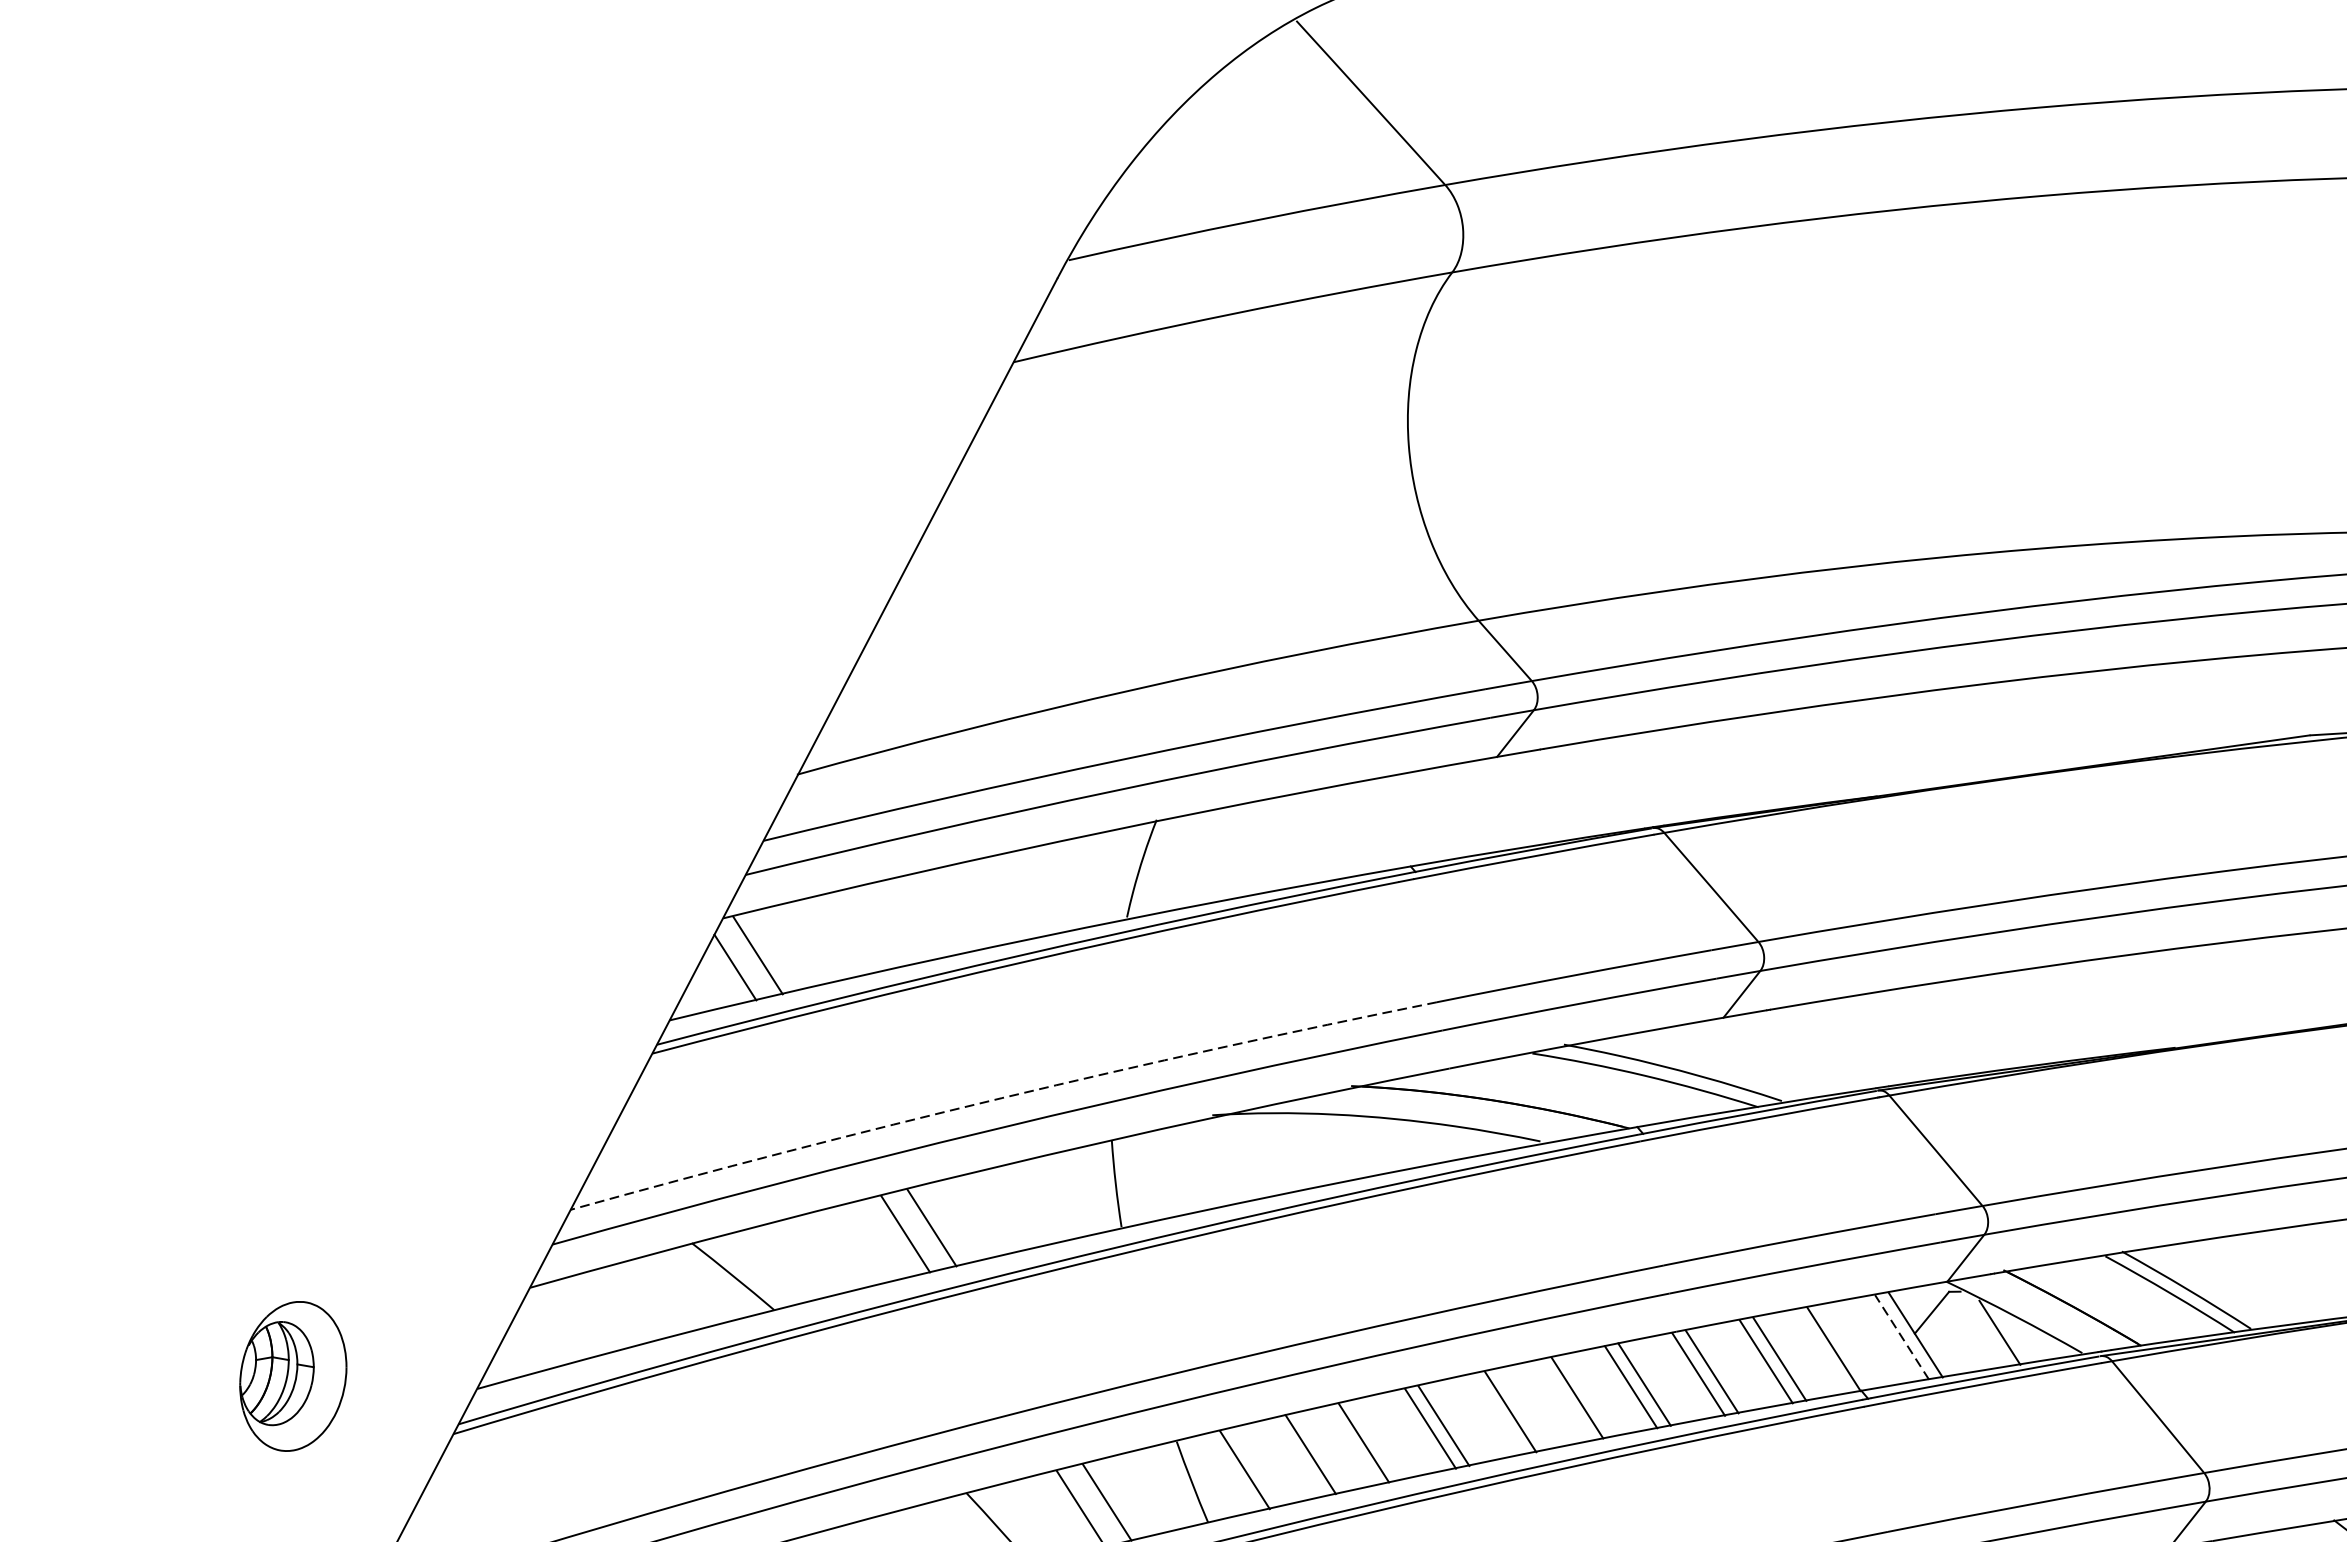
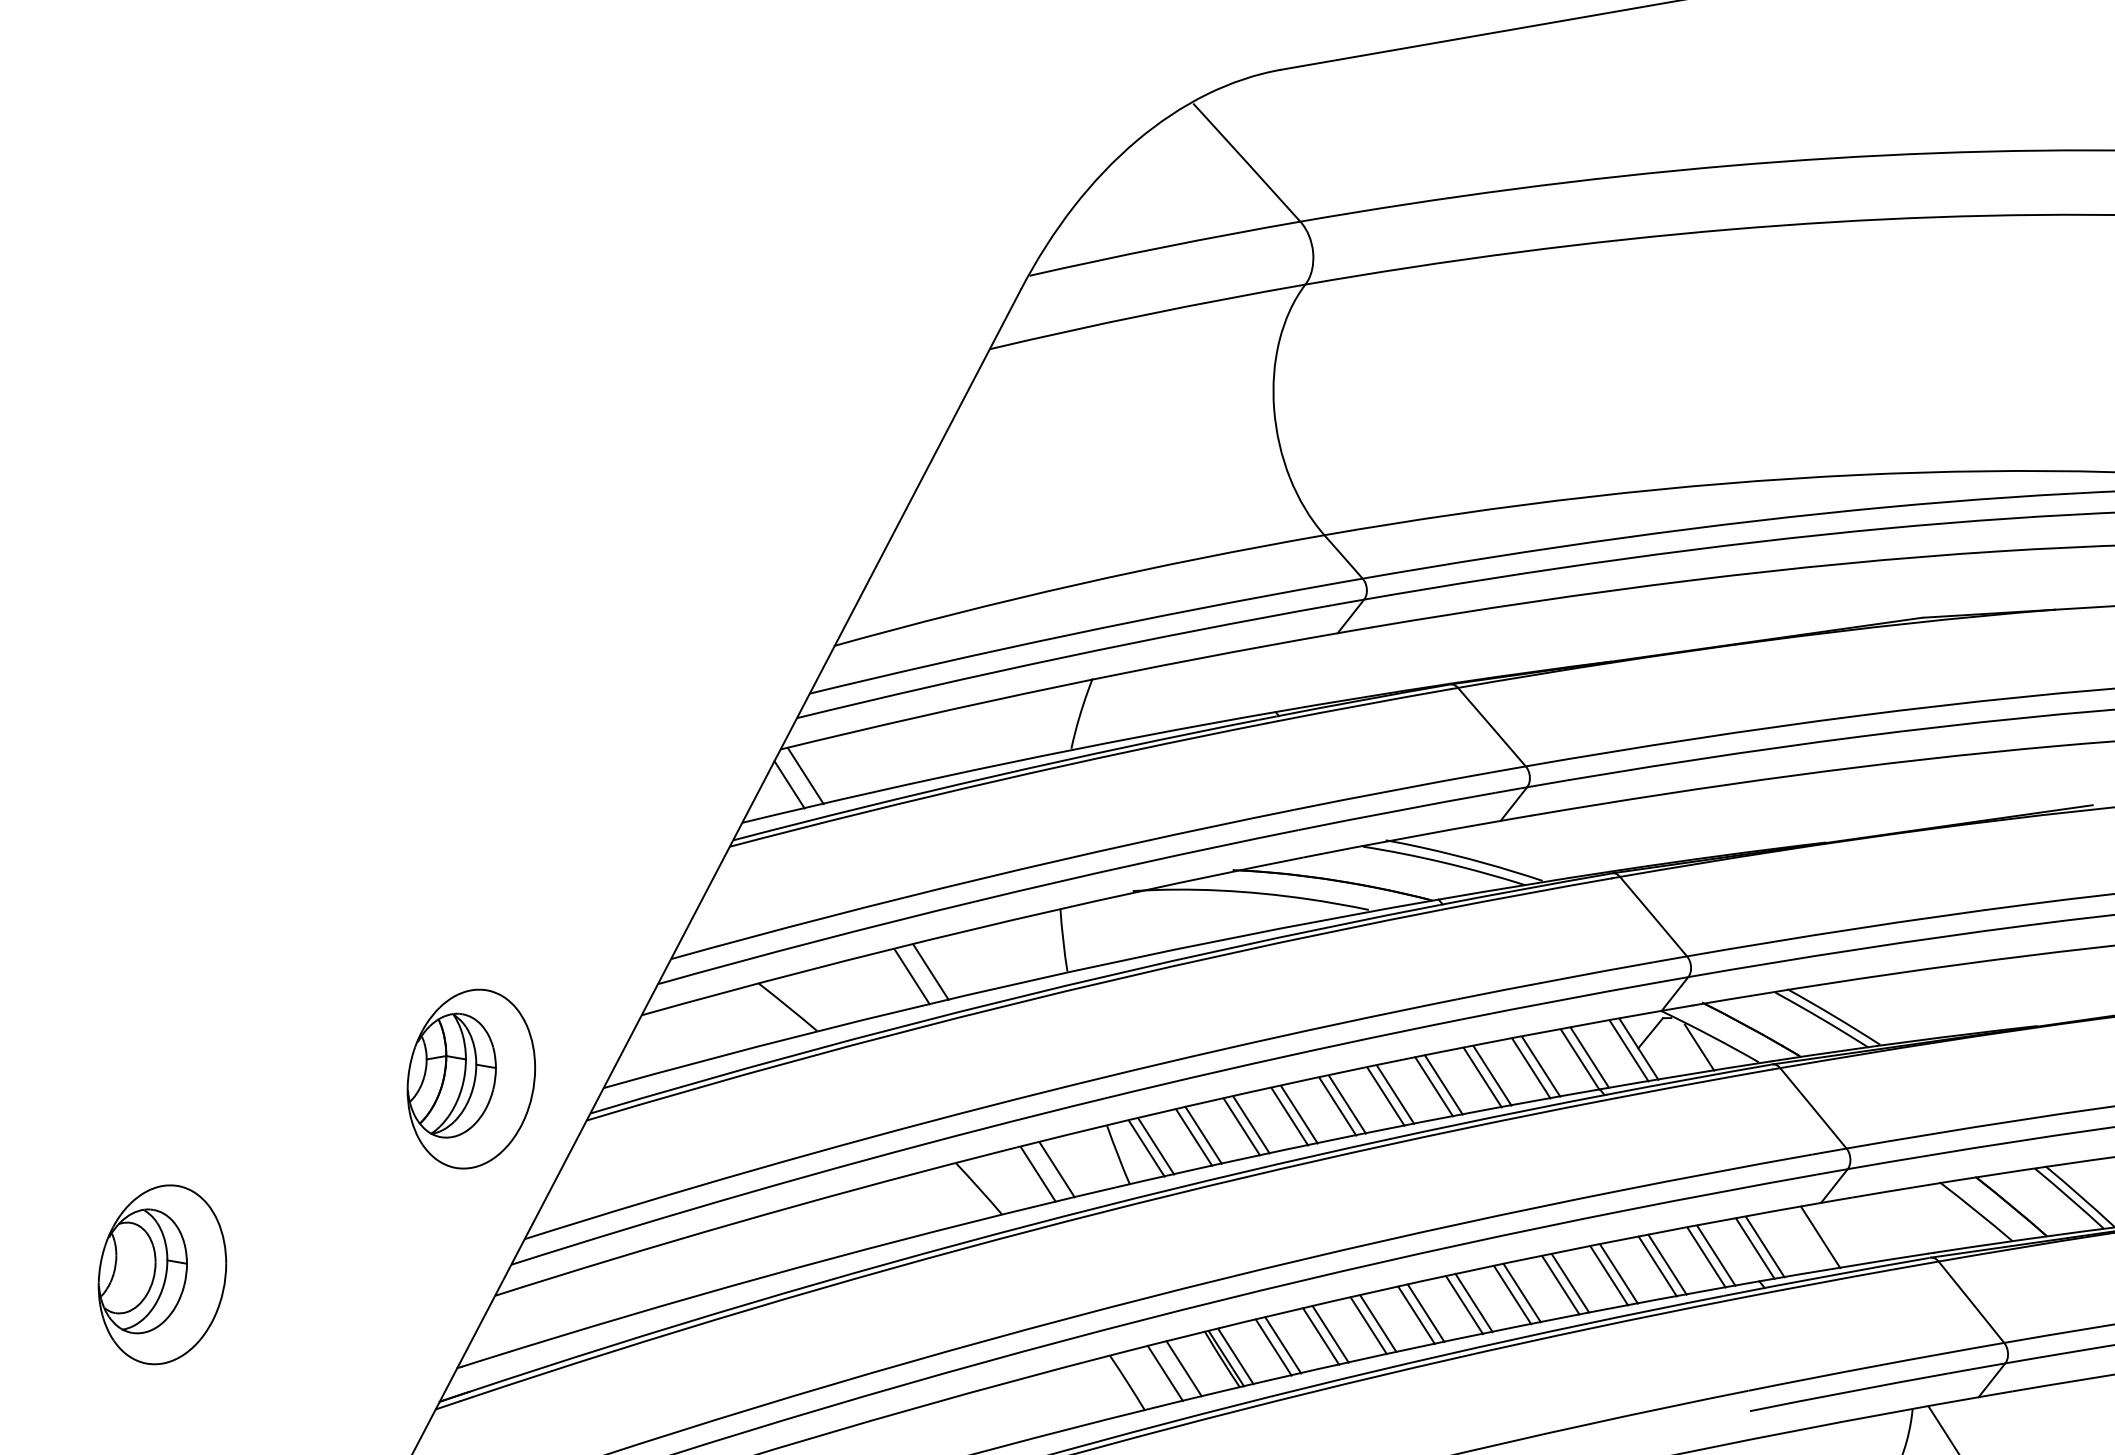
arc: (1002, 1097) -> (981, 878), dashed -> solid
line: (1901, 1336) -> (1628, 1050), dashed -> solid
line: (1846, 1346) -> (1589, 1057), added
part: (293, 1375) -> (471, 1078), size x1.67
line: (1563, 1400) -> (1385, 1096), added
line: (1496, 1414) -> (1337, 1106), added
line: (1377, 1439) -> (1251, 1124), added
line: (1298, 1457) -> (1194, 1137), added
line: (1231, 1472) -> (1146, 1148), added

